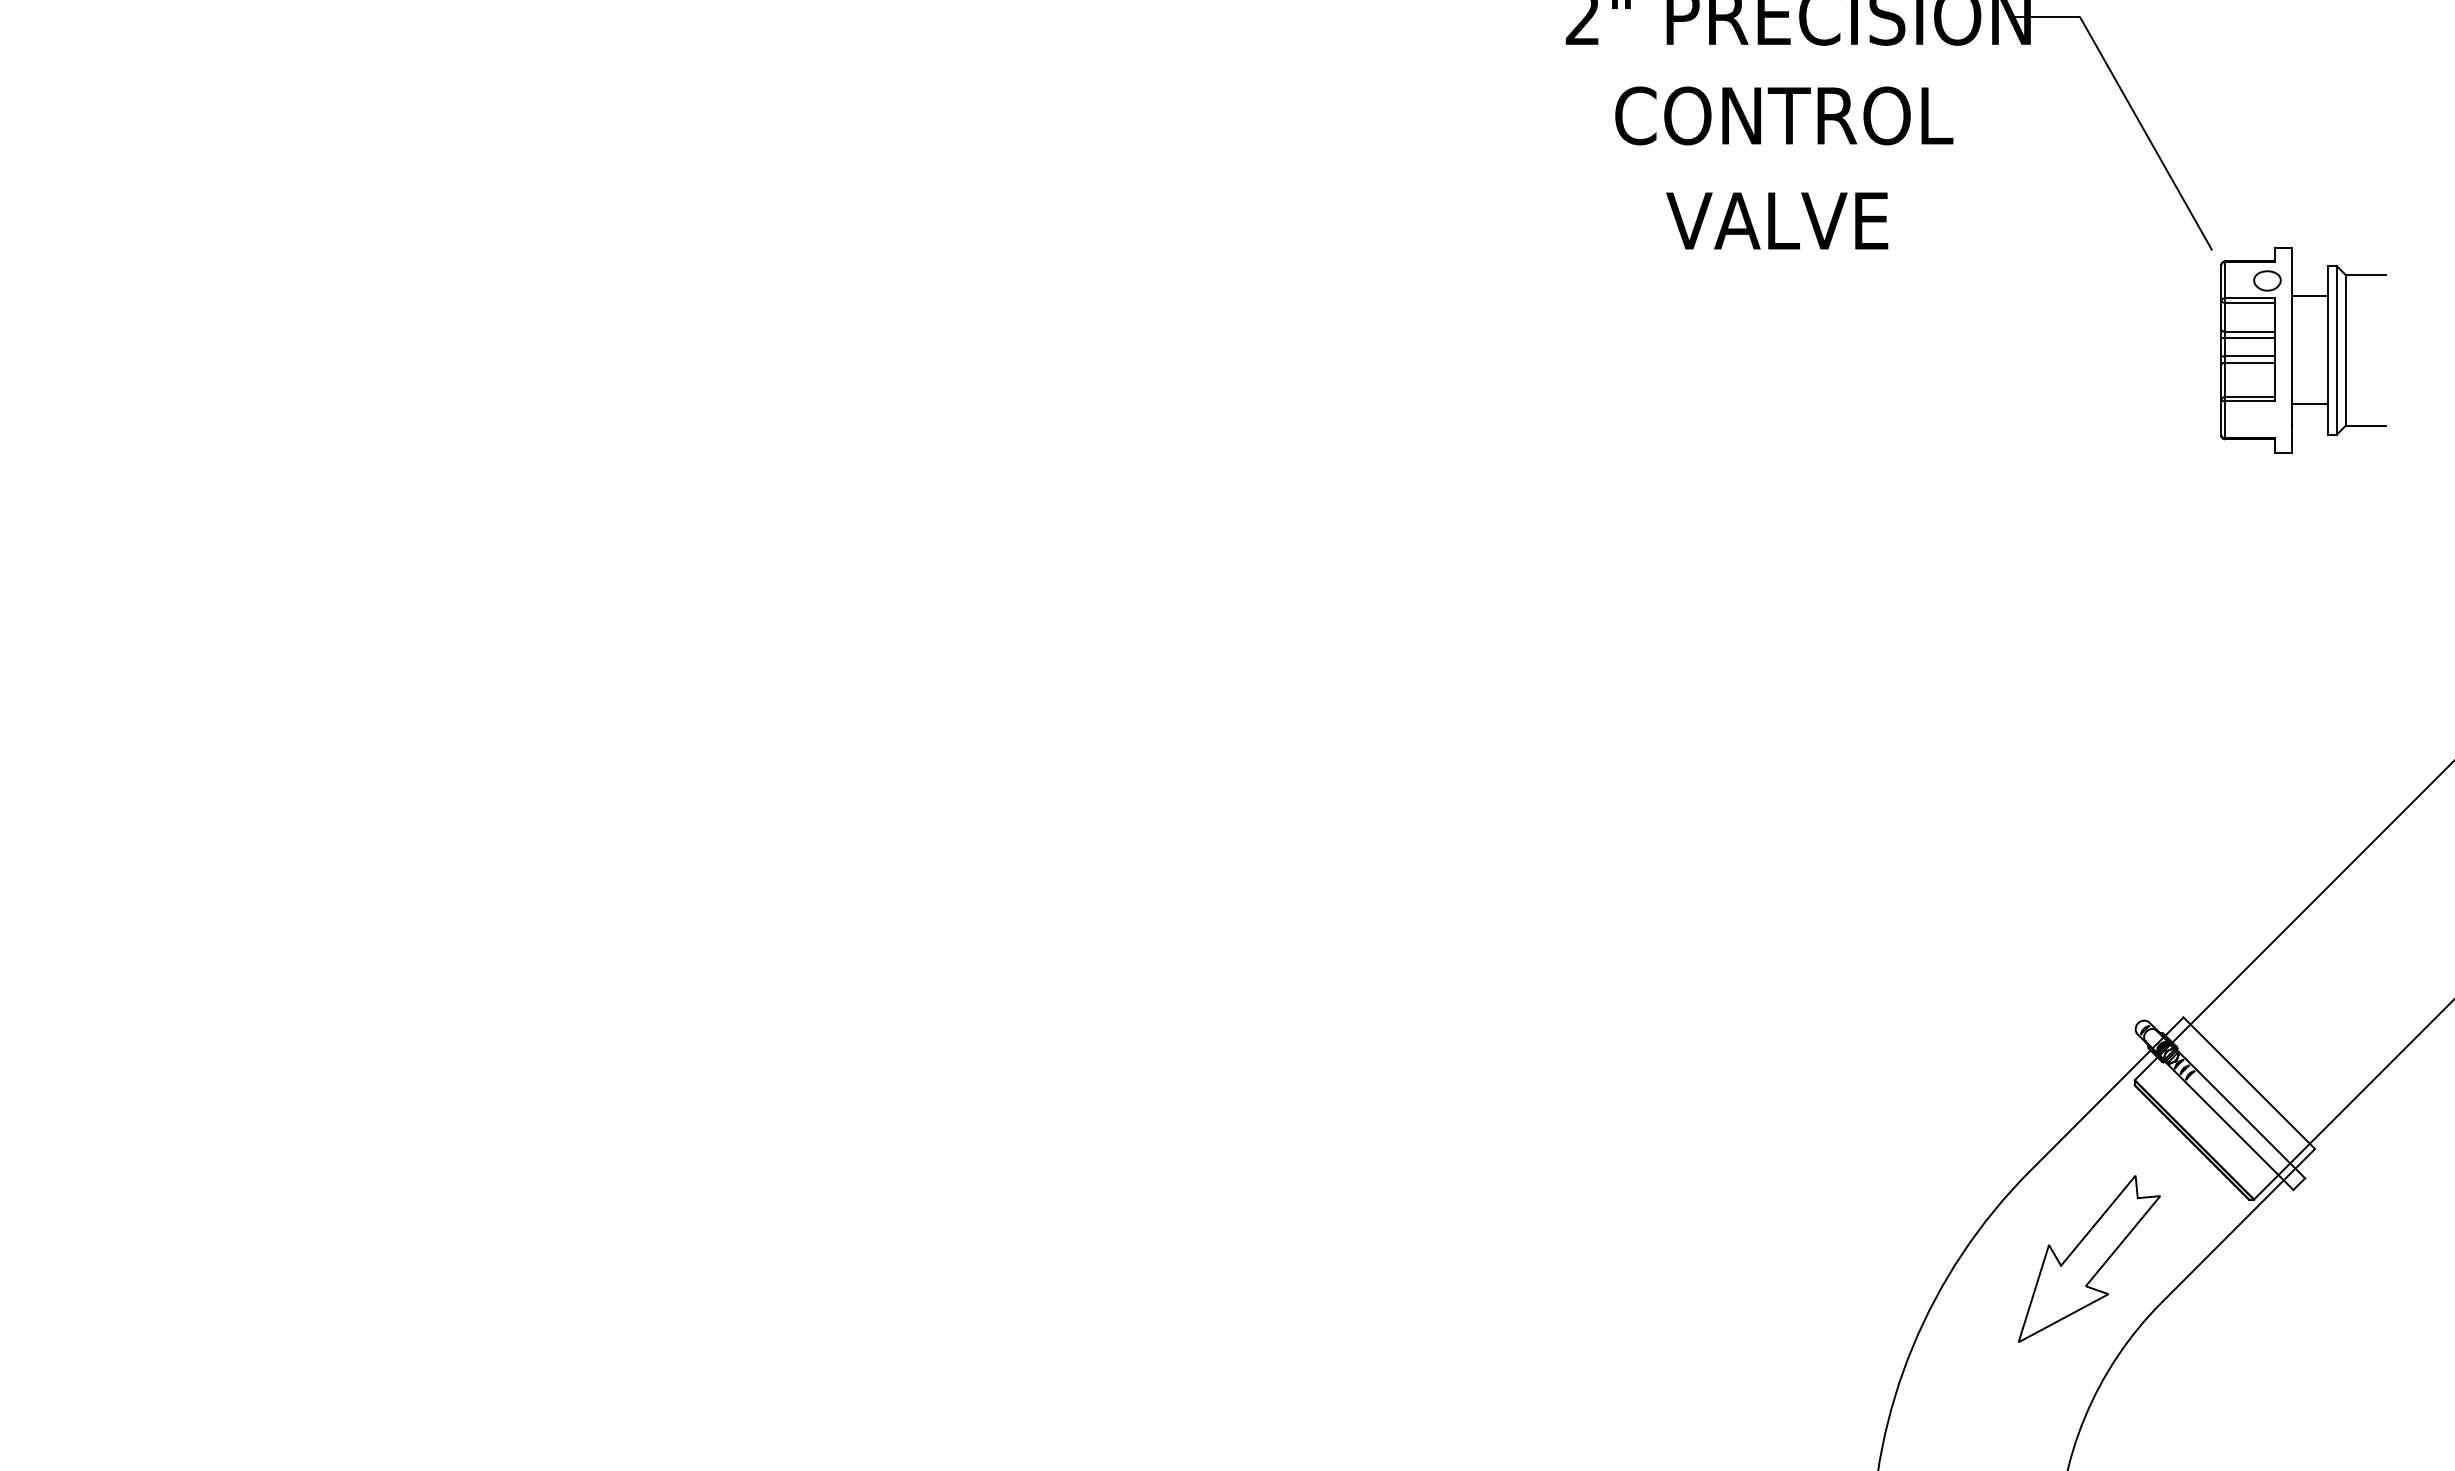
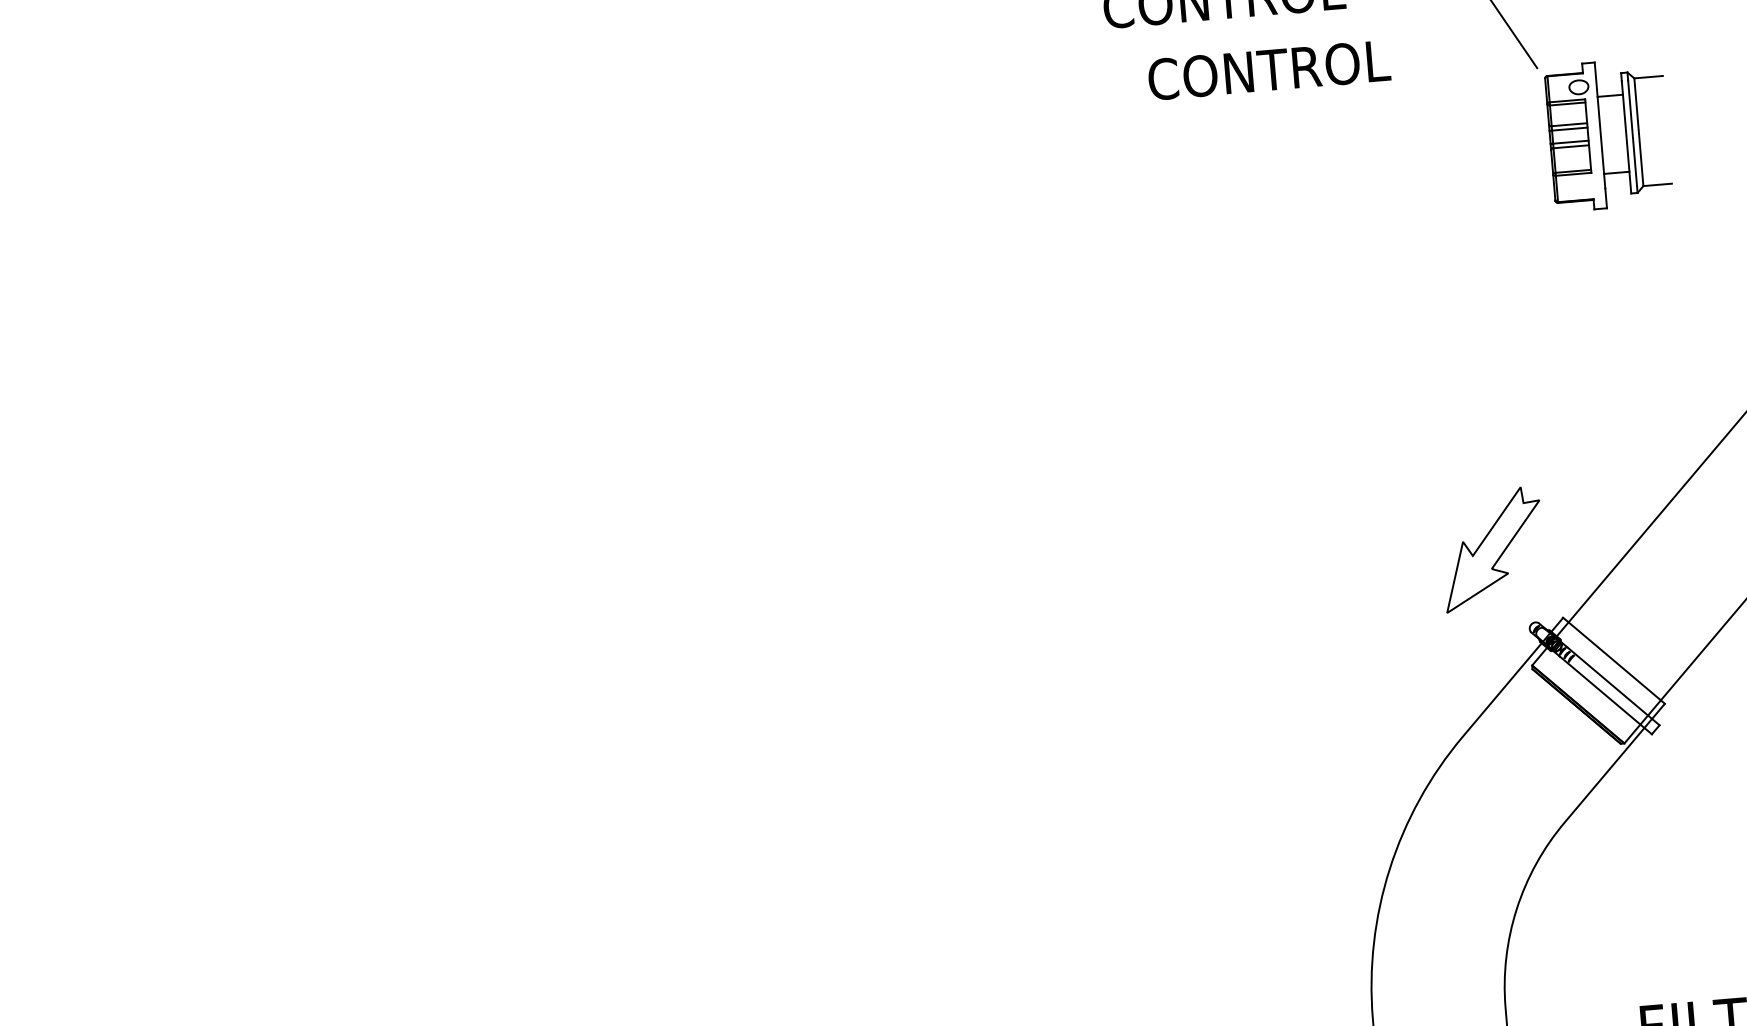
text: (1836, 220) -> (1267, 70), VALVE -> CONTROL
part: (2088, 1258) -> (1492, 549), moved

